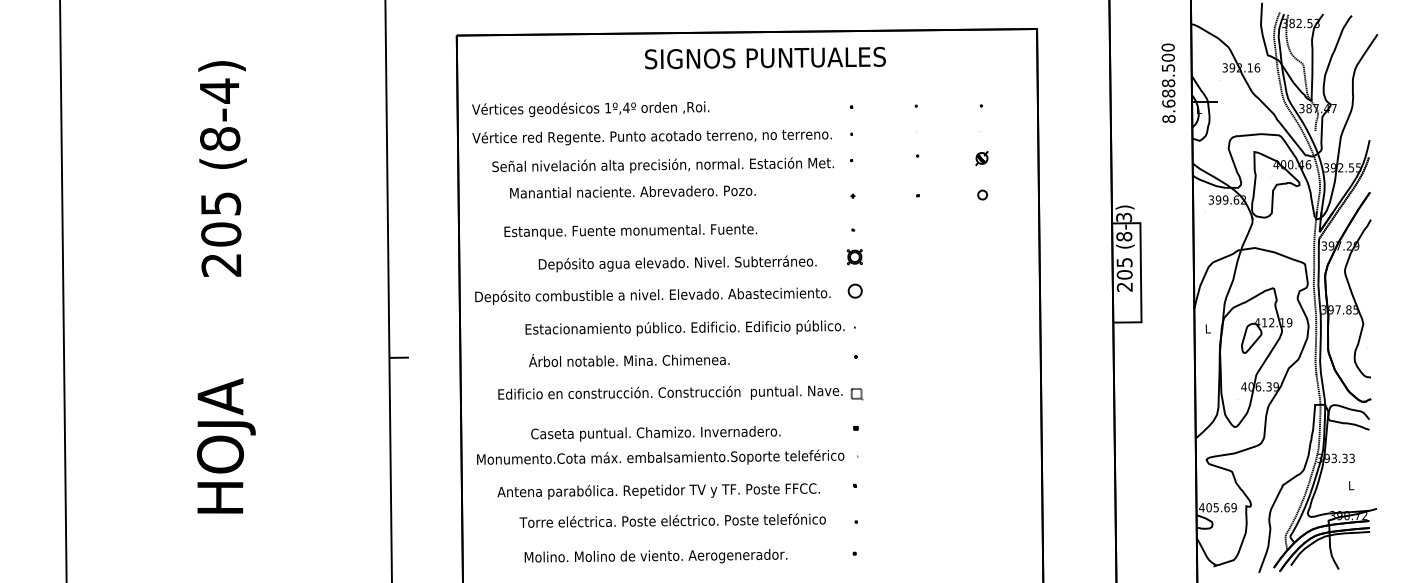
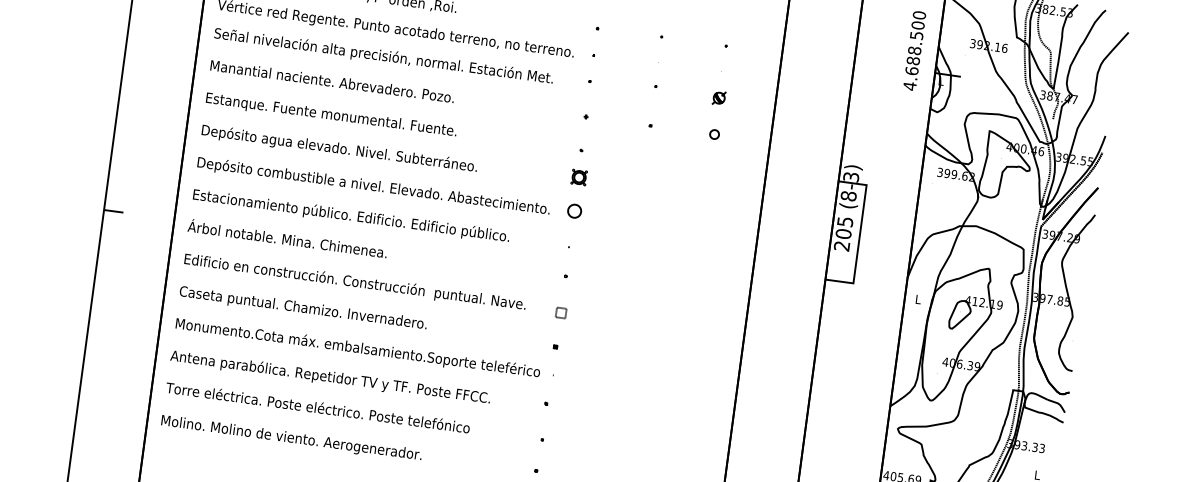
text: (1168, 118) -> (909, 85), 8.688.500 -> 4.688.500
text: (662, 165) -> (383, 56), moved
text: (632, 191) -> (332, 81), moved
text: (630, 231) -> (331, 115), moved
text: (677, 263) -> (339, 148), moved
text: (684, 328) -> (350, 216), moved
text: (629, 360) -> (287, 239), moved
text: (670, 392) -> (355, 281), moved
text: (655, 433) -> (303, 308), moved
text: (658, 491) -> (330, 378), moved
text: (672, 520) -> (317, 407), moved
text: (655, 556) -> (291, 438), moved

